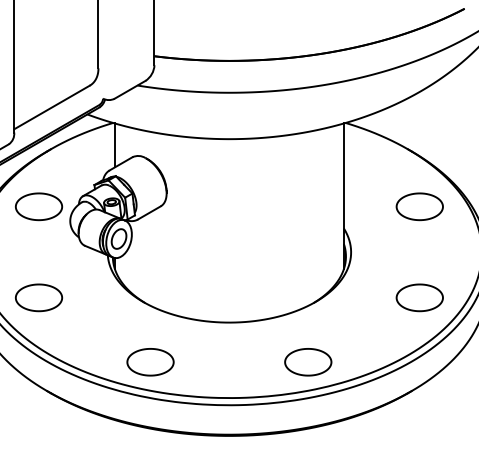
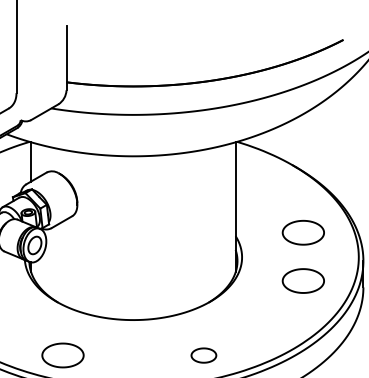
part: (419, 206) -> (303, 232), moved
part: (419, 297) -> (303, 280), moved
part: (308, 362) -> (204, 355), size x0.6

